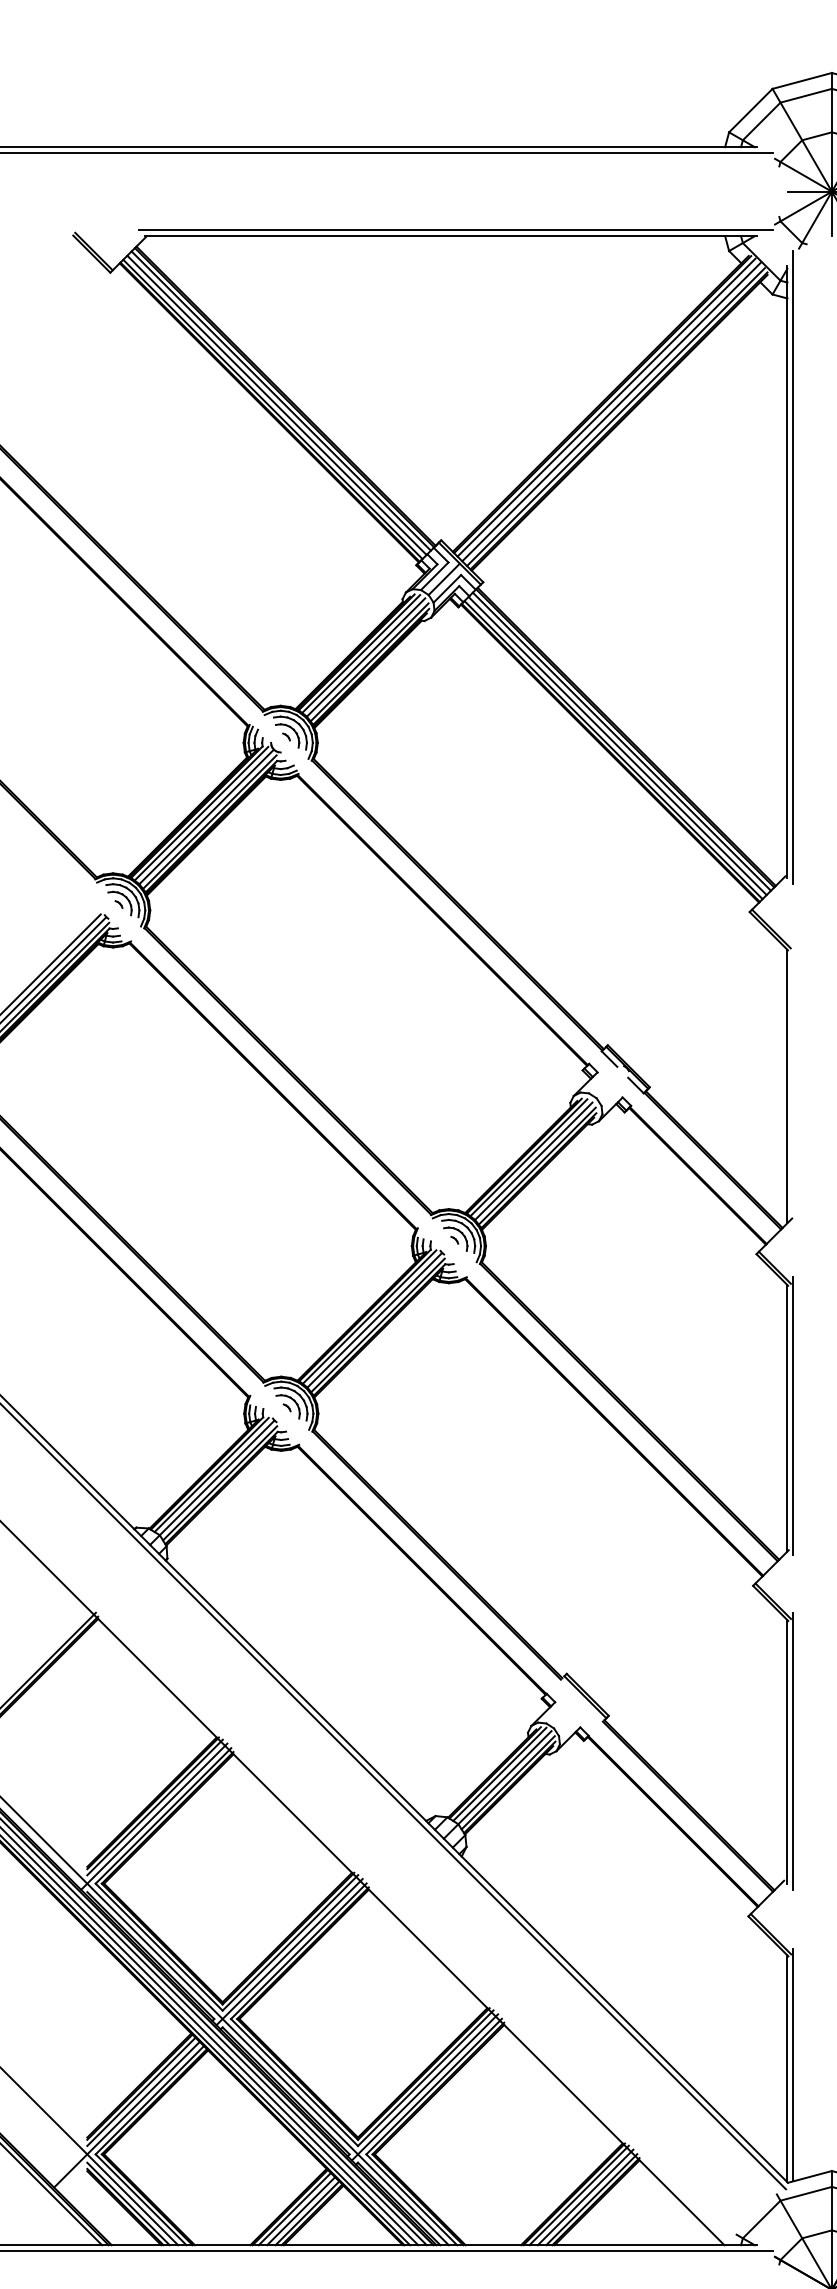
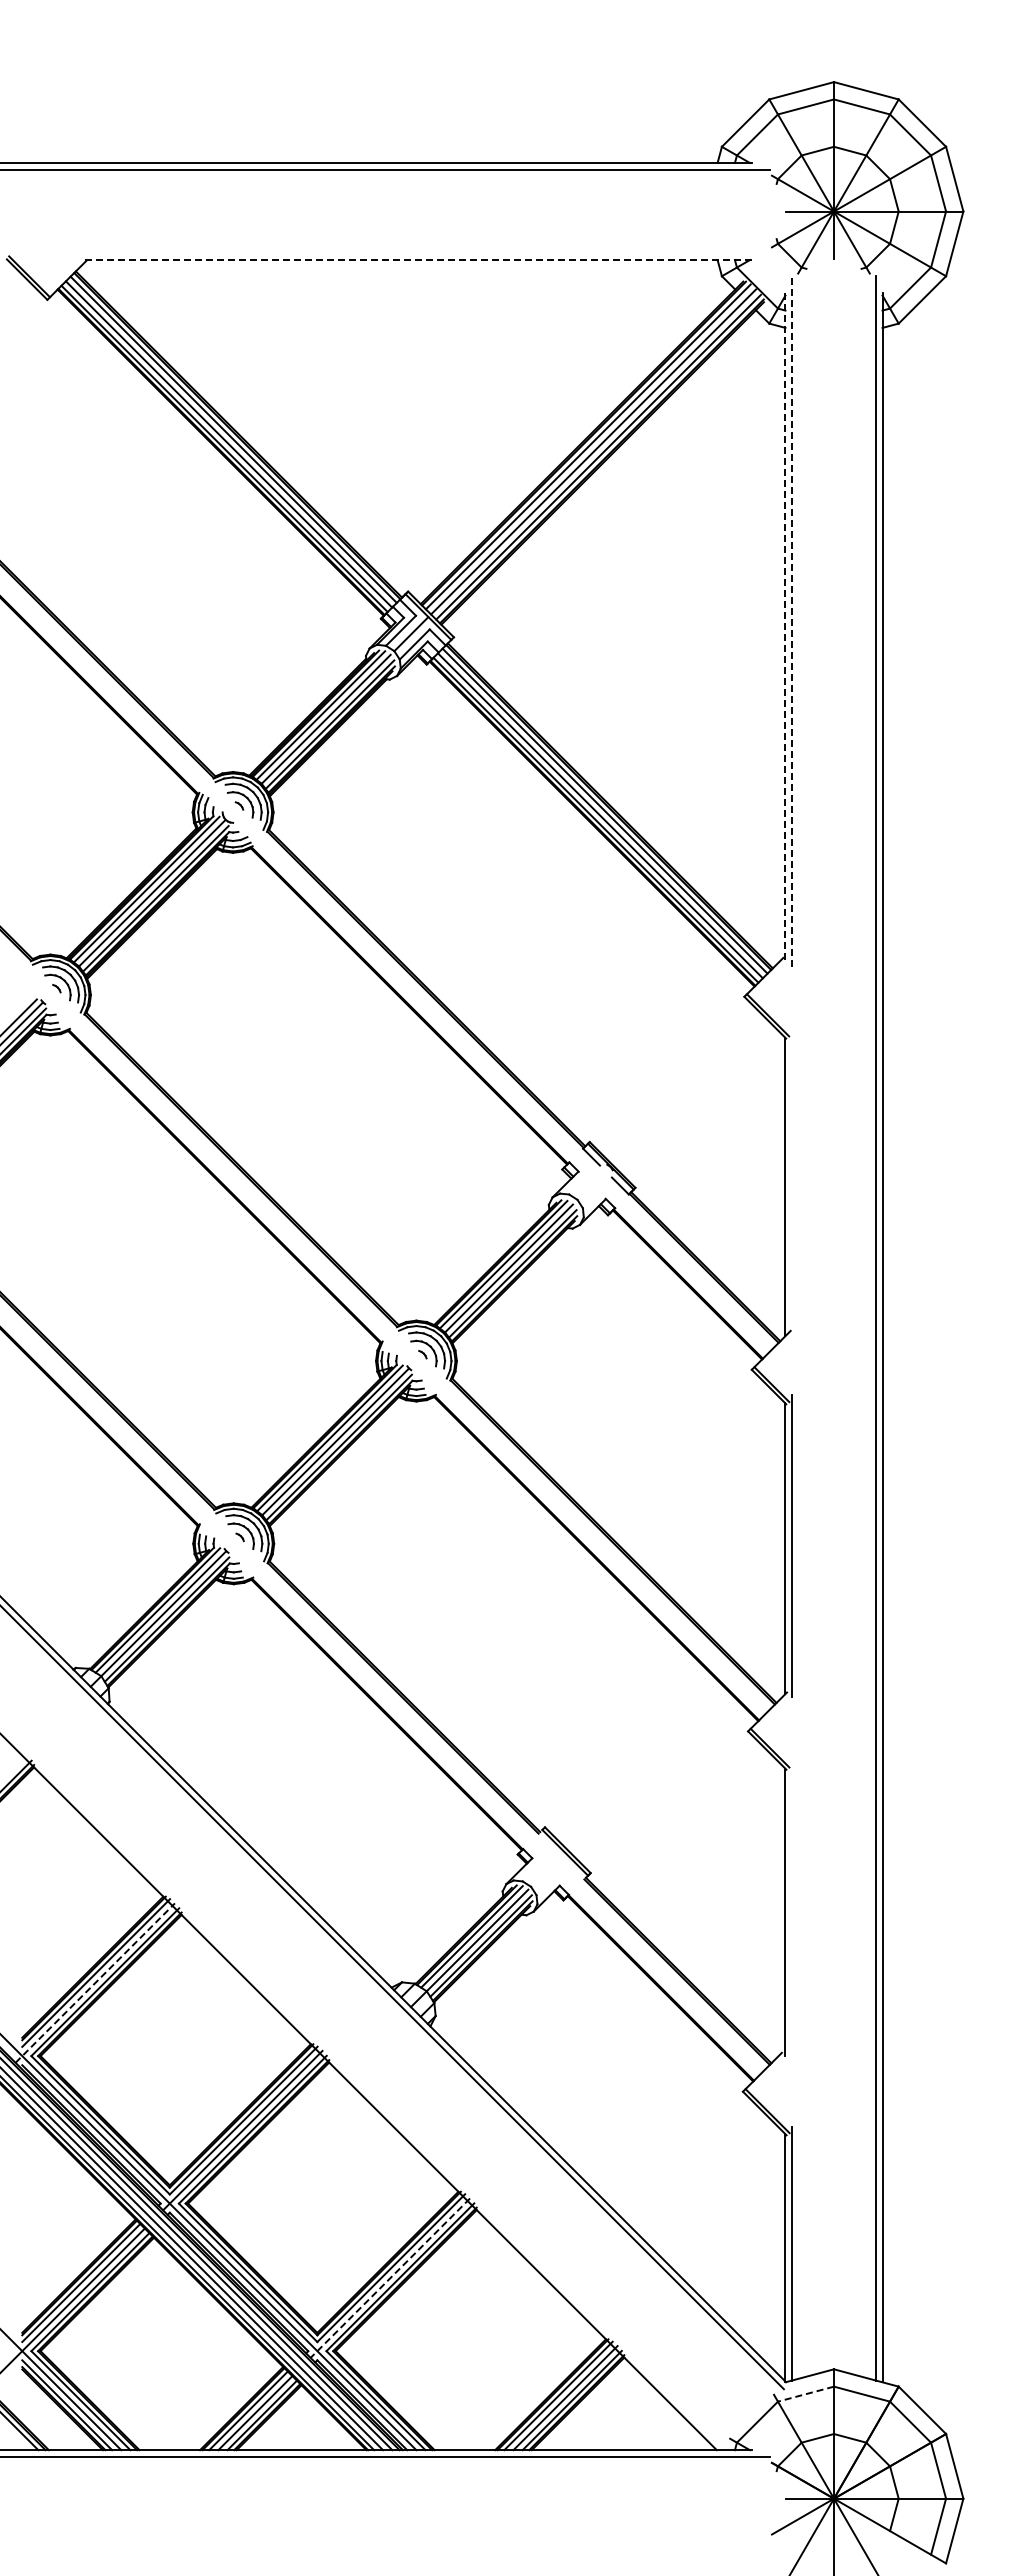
line: (455, 230) -> (423, 253), removed
line: (450, 236) -> (418, 260), solid -> dashed
line: (792, 566) -> (791, 620), solid -> dashed
line: (787, 572) -> (785, 626), solid -> dashed
line: (792, 1751) -> (791, 1911), removed
line: (154, 1817) -> (95, 1983), solid -> dashed
line: (425, 2087) -> (390, 2278), solid -> dashed
line: (805, 2194) -> (805, 2394), solid -> dashed

